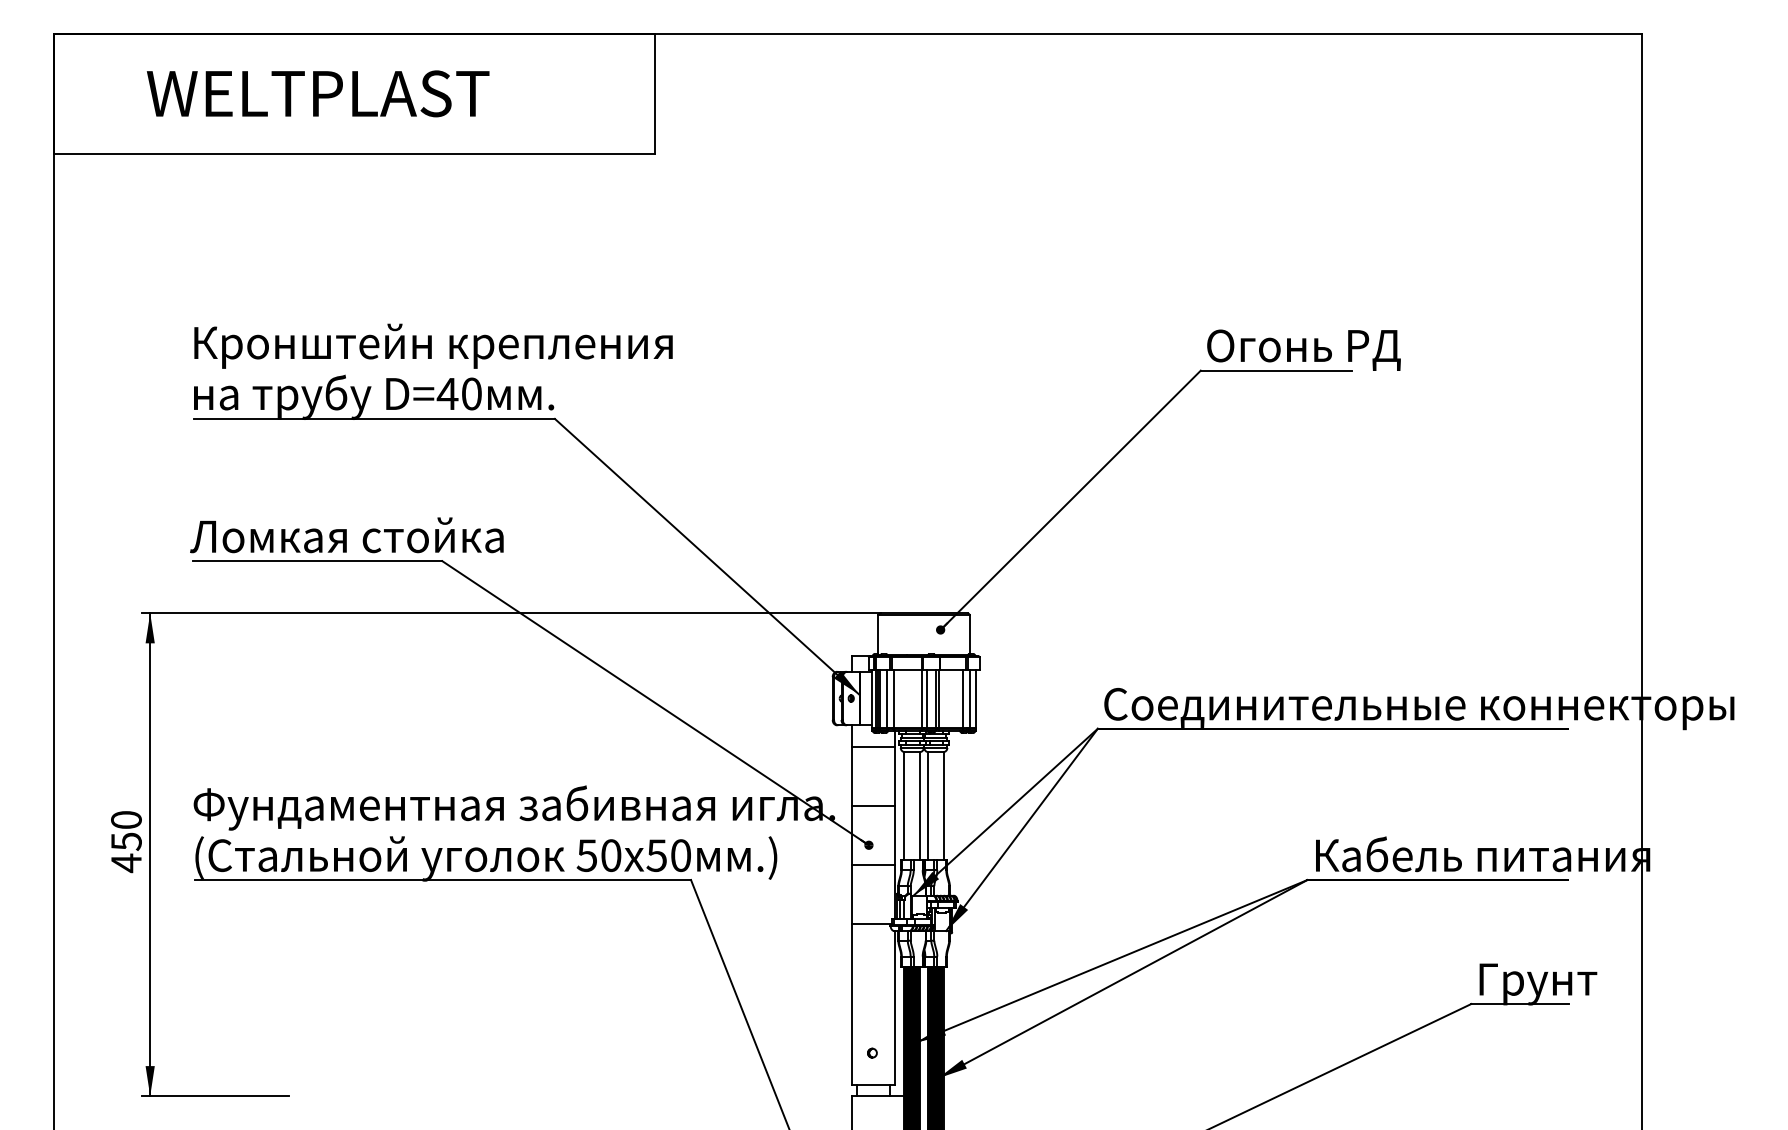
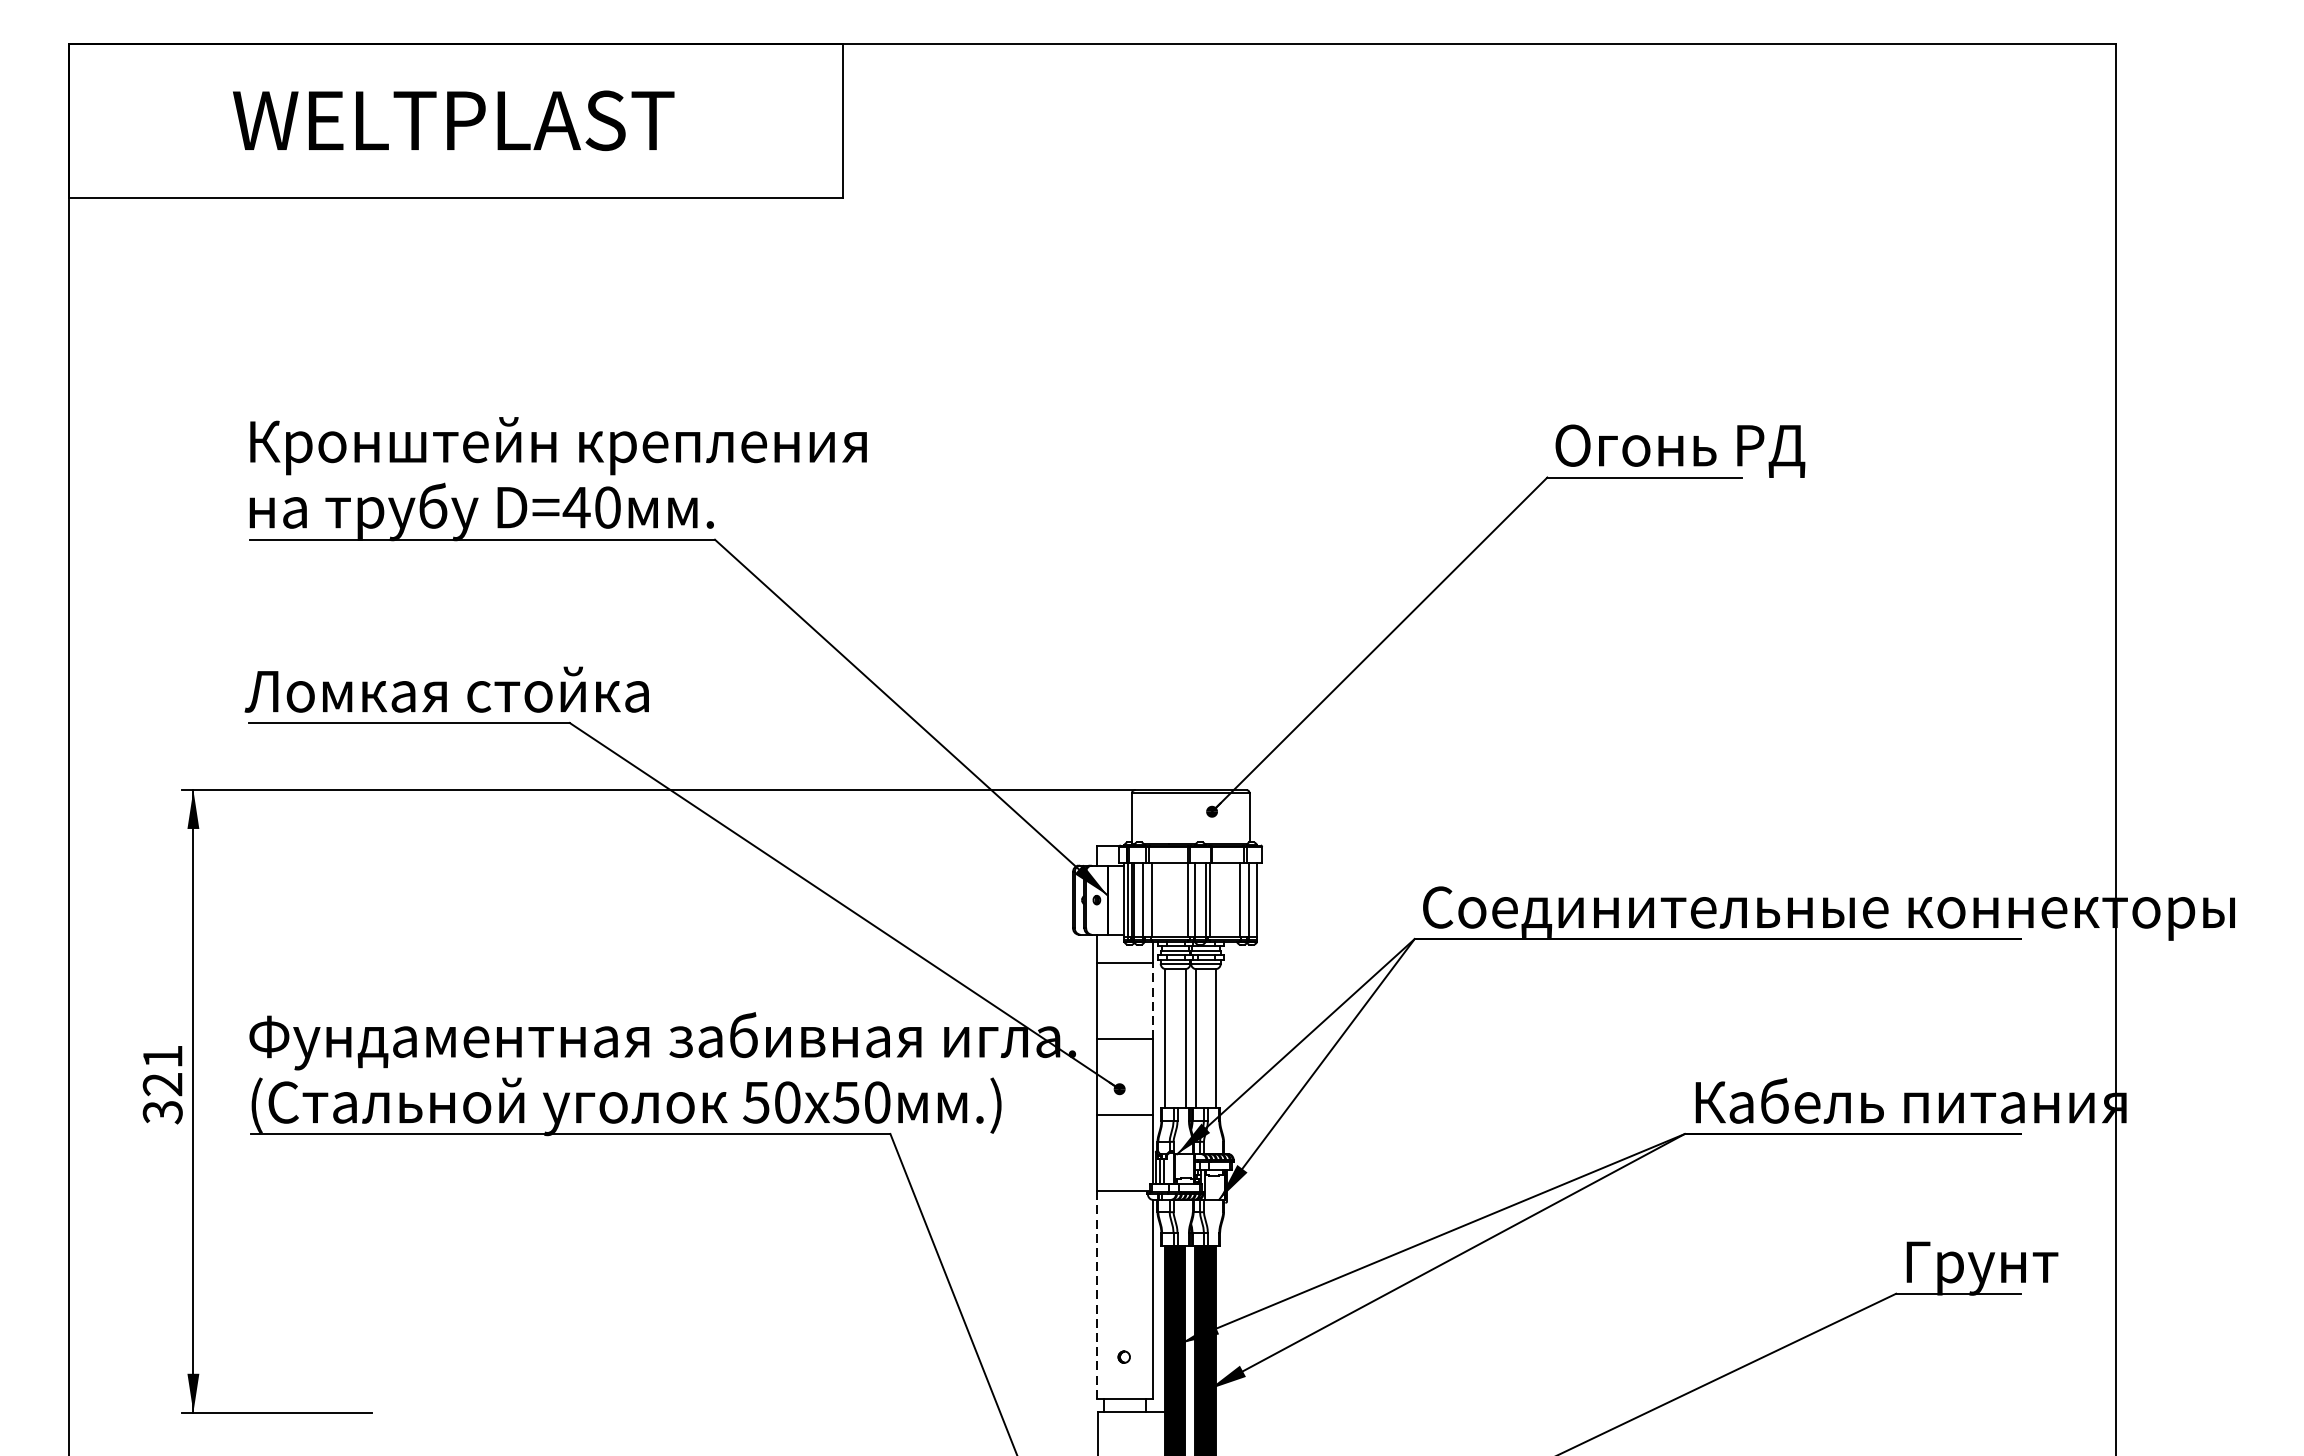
text: (318, 93) -> (454, 120), moved
line: (894, 776) -> (1152, 1000), solid -> dashed
text: (126, 842) -> (162, 1085), 450 -> 321
line: (851, 1005) -> (1097, 1295), solid -> dashed

